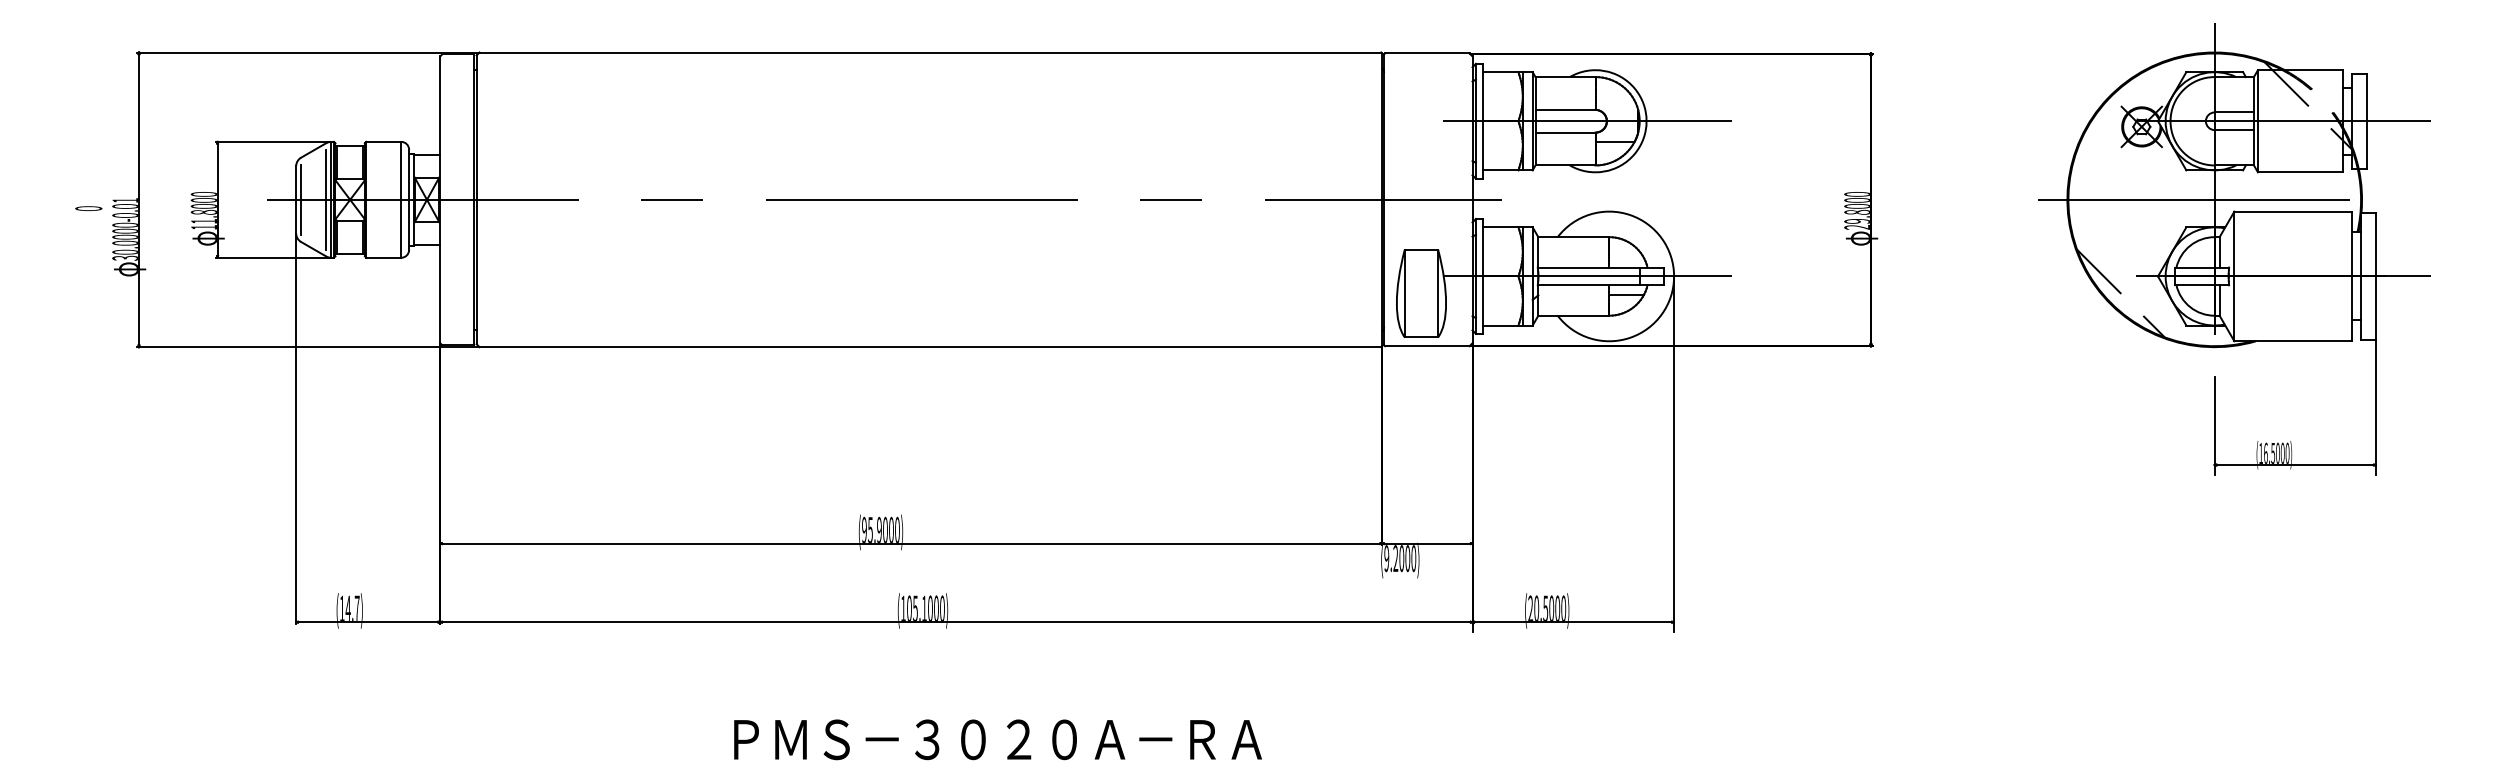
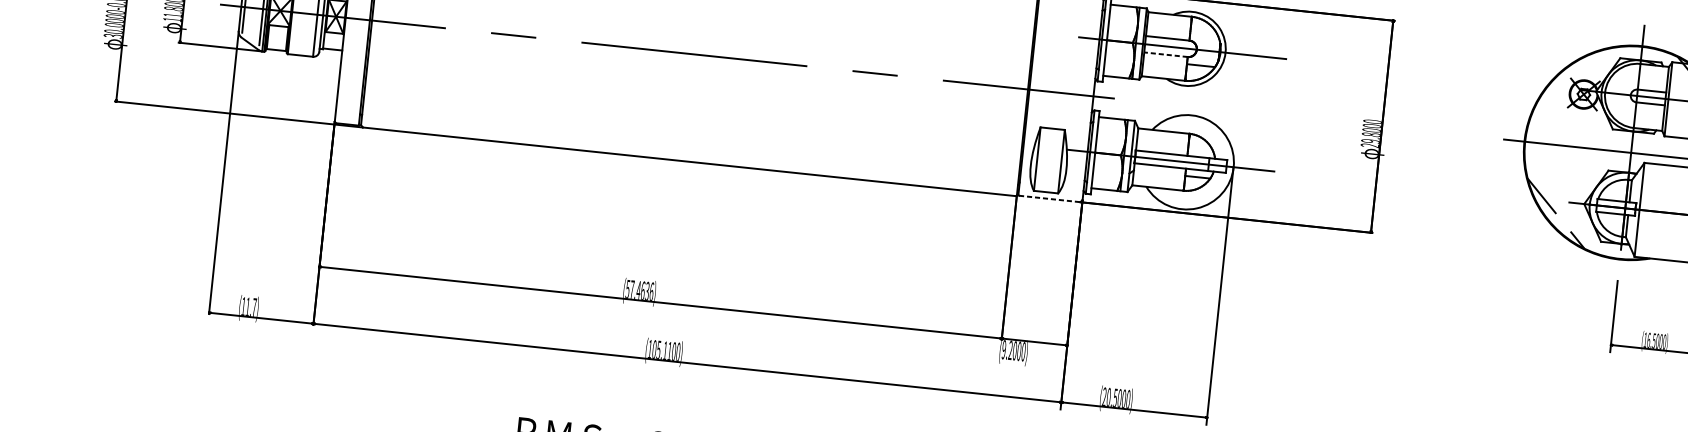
line: (1565, 132) -> (1165, 54), solid -> dashed
line: (1427, 346) -> (1049, 199), solid -> dashed
text: (880, 529) -> (639, 290), 95.9000) -> 57.4636)
text: (347, 607) -> (247, 306), 14.7 -> 11.7
text: (930, 607) -> (669, 350), 105.1000) -> 105.1100)

